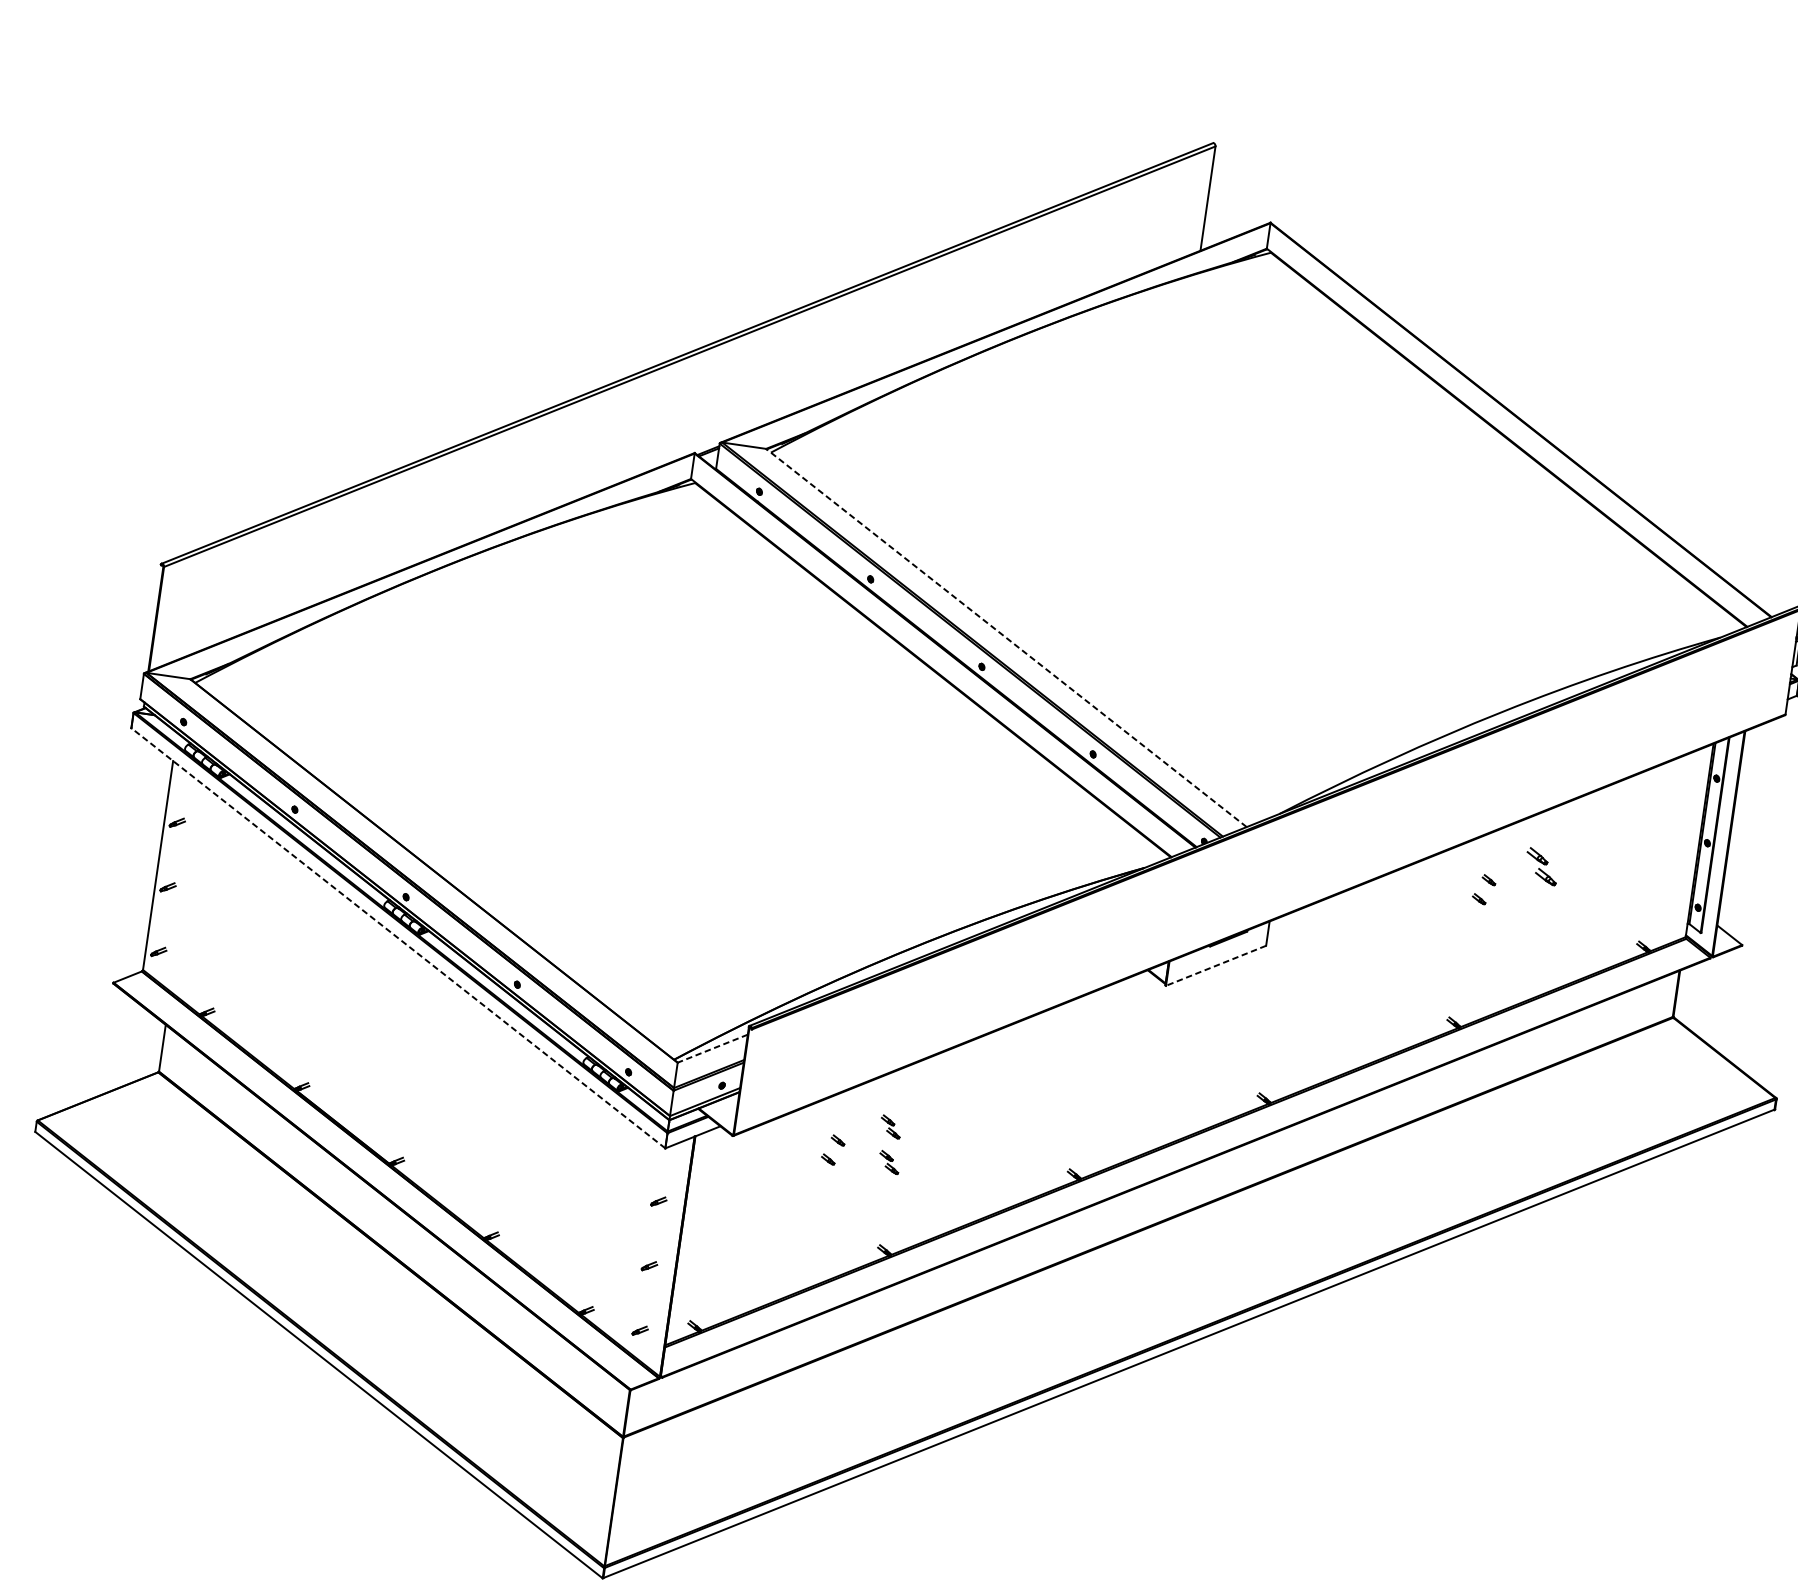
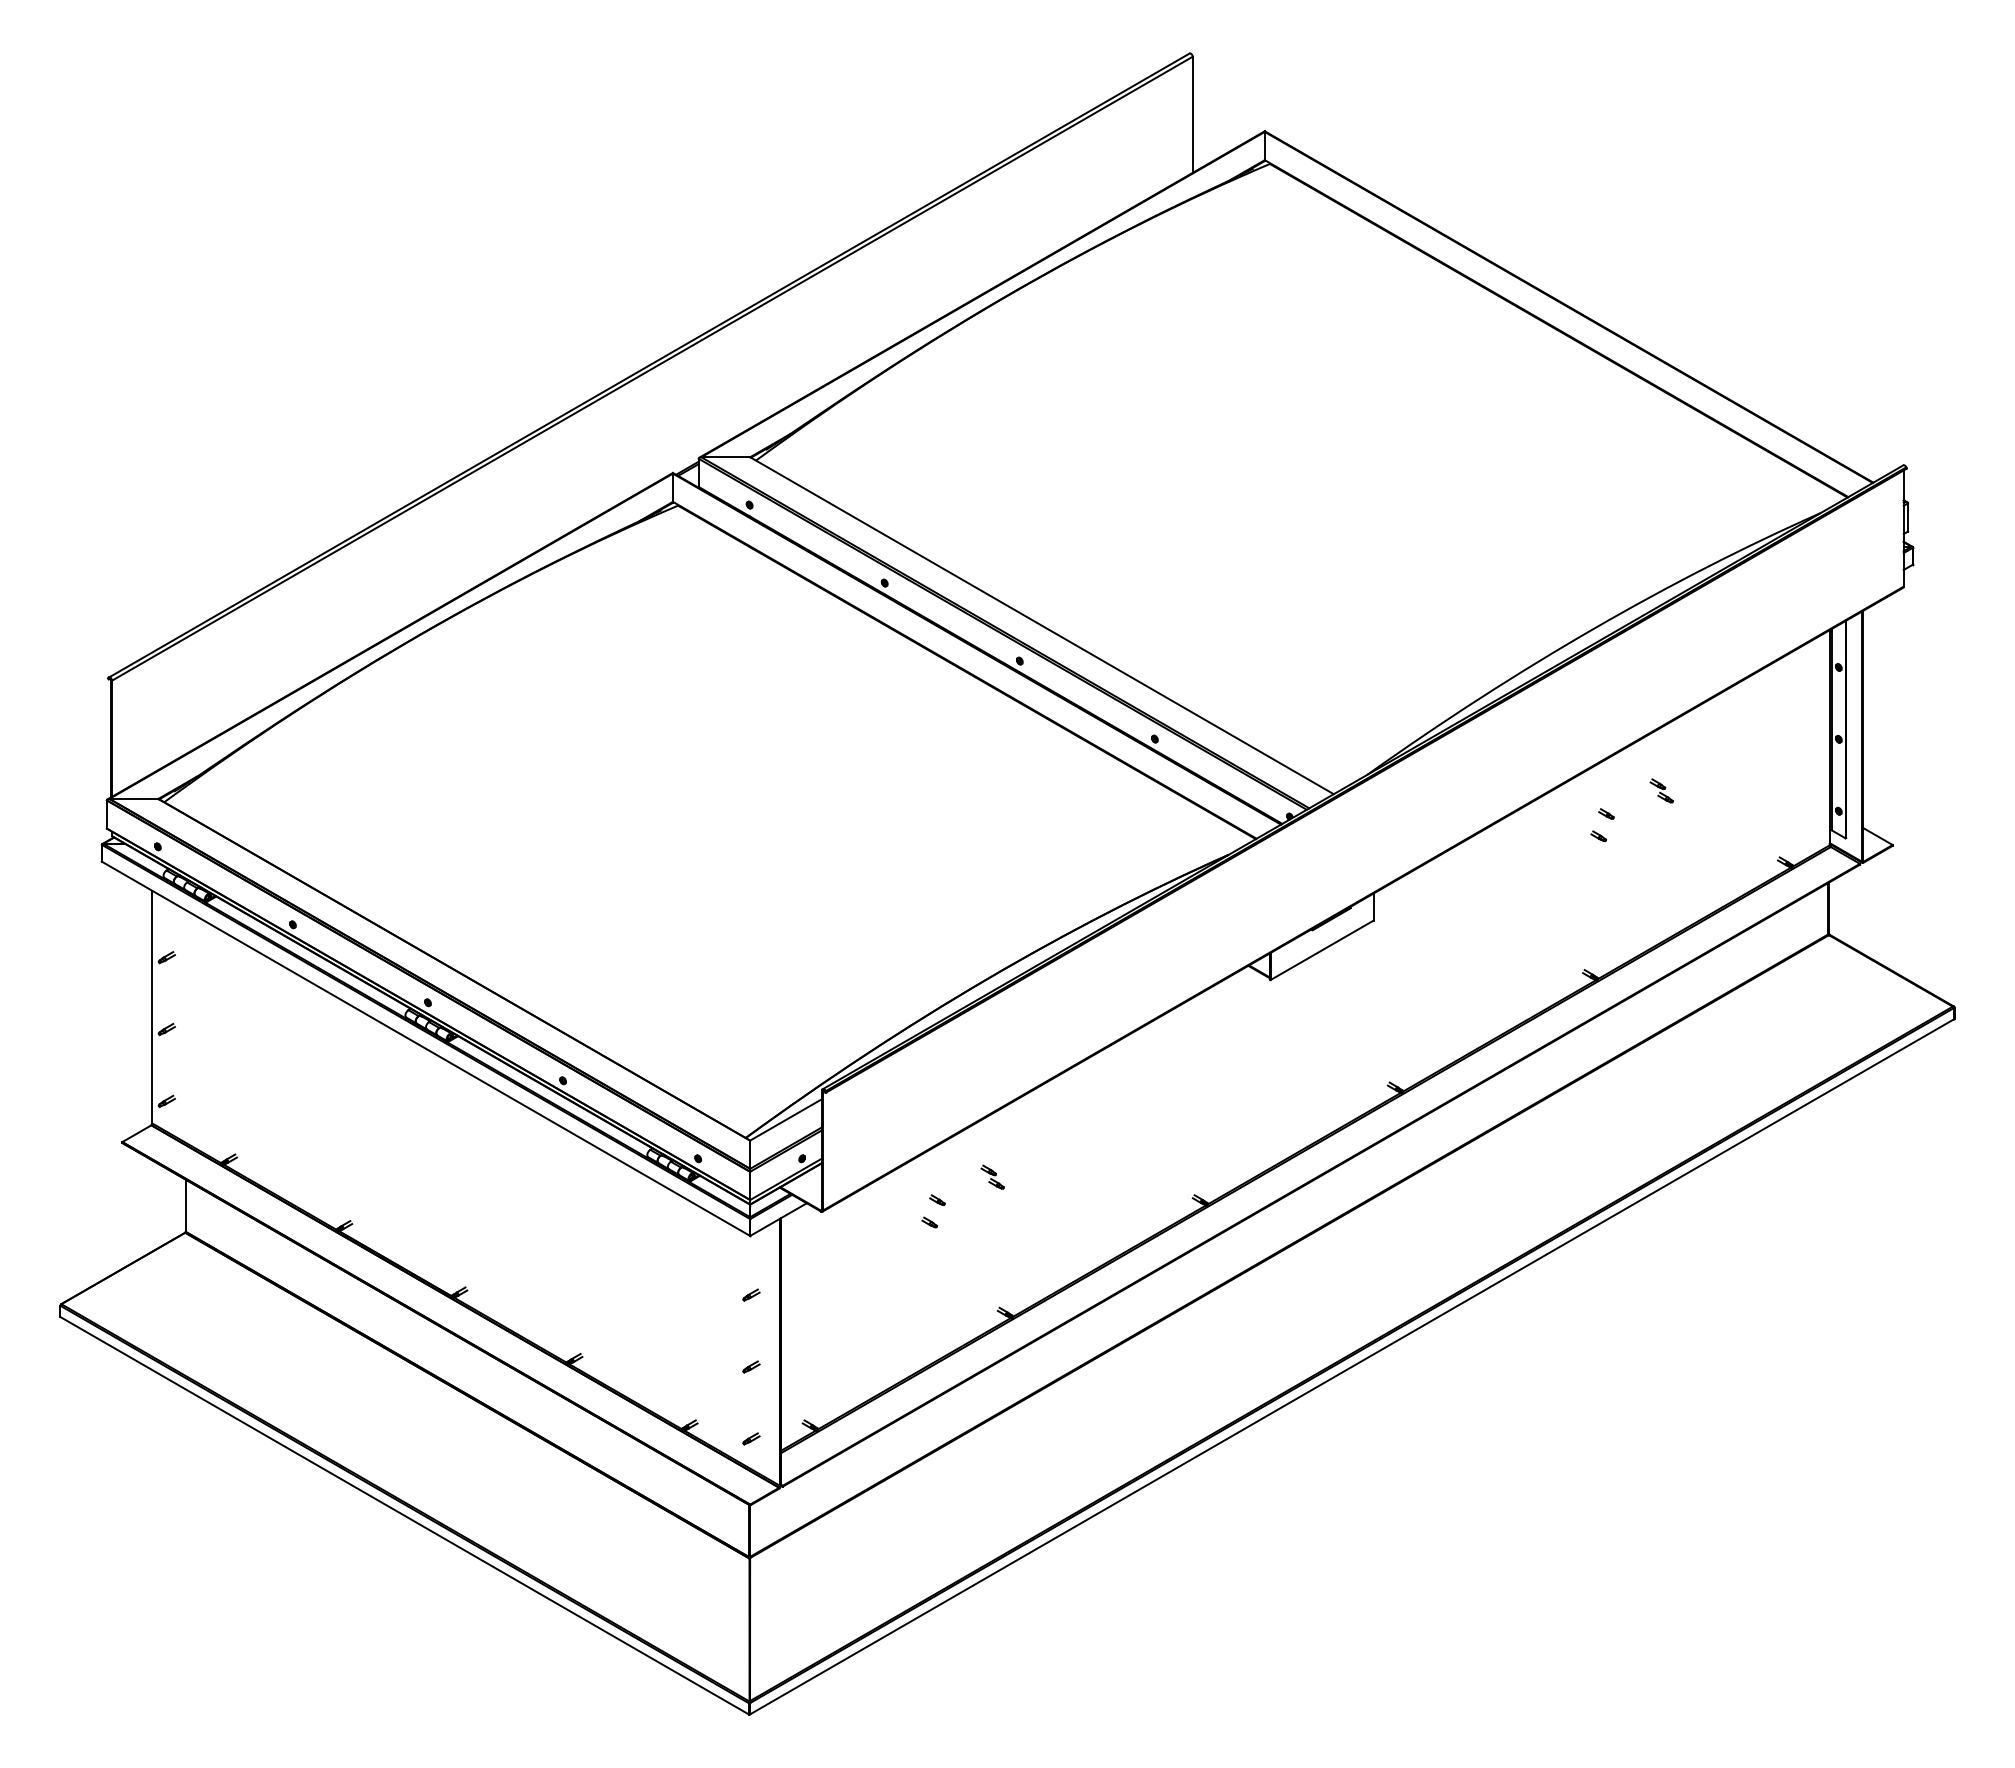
line: (1006, 637) -> (1042, 625), dashed -> solid
part: (1541, 866) -> (1661, 790), size x0.62
line: (397, 937) -> (425, 1048), dashed -> solid
line: (1215, 965) -> (1321, 950), dashed -> solid
line: (713, 1048) -> (786, 1119), dashed -> solid
part: (889, 1161) -> (996, 1215), removed

